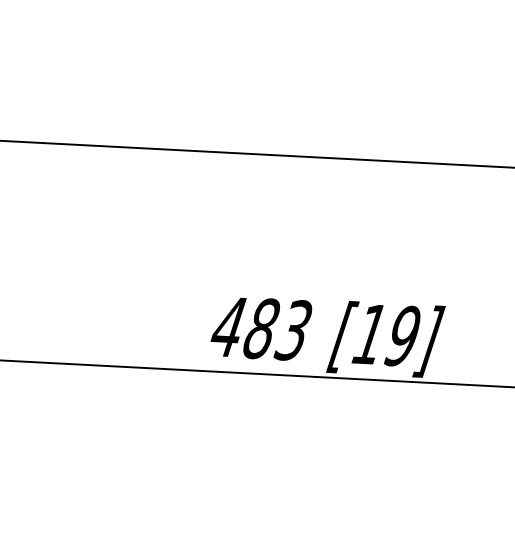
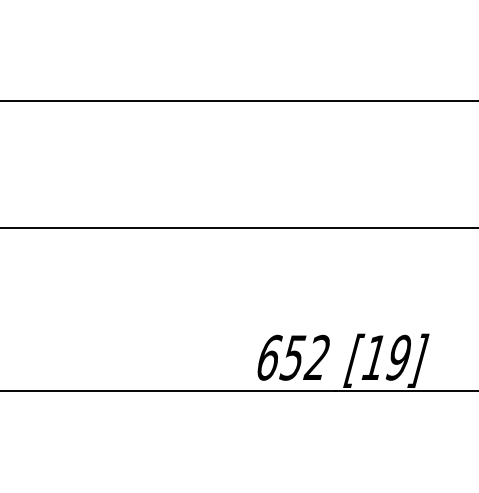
text: (261, 328) -> (293, 357), 483 -> 652

